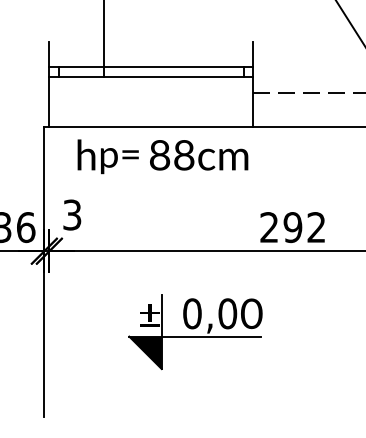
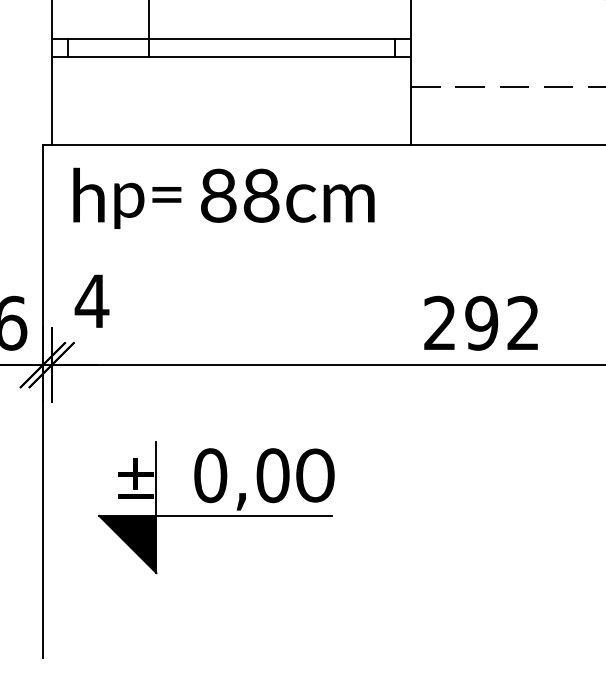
text: (162, 156) -> (223, 197), moved
text: (72, 214) -> (92, 300), 3 -> 4
part: (195, 332) -> (216, 508), moved

